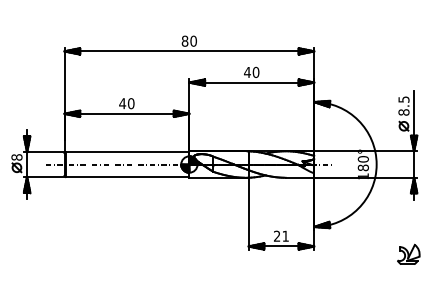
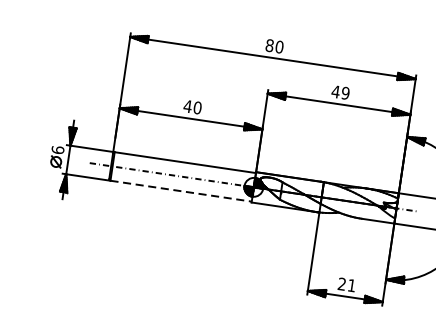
text: (255, 72) -> (344, 93), 40 -> 49
text: (16, 157) -> (57, 150), 8 -> 6
line: (127, 177) -> (180, 191), solid -> dashed

